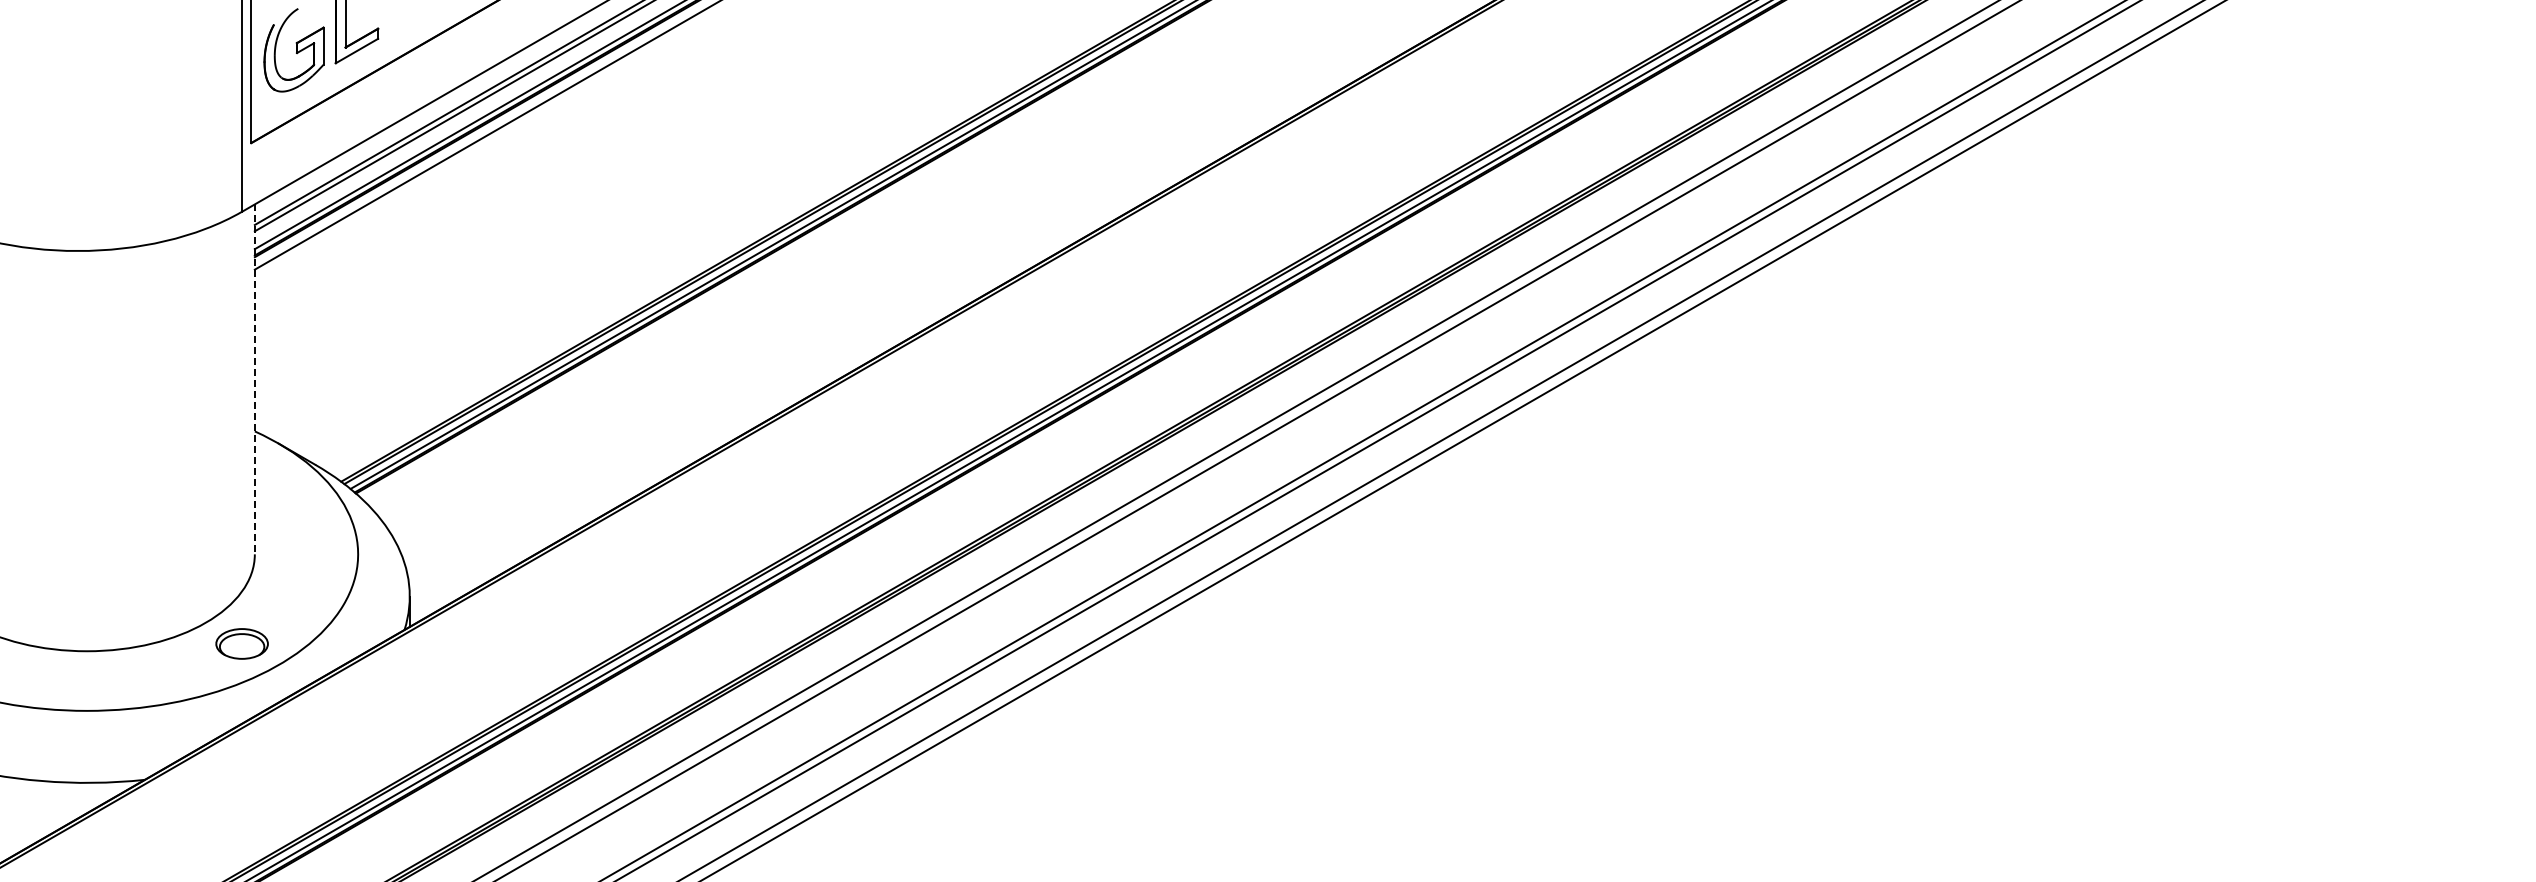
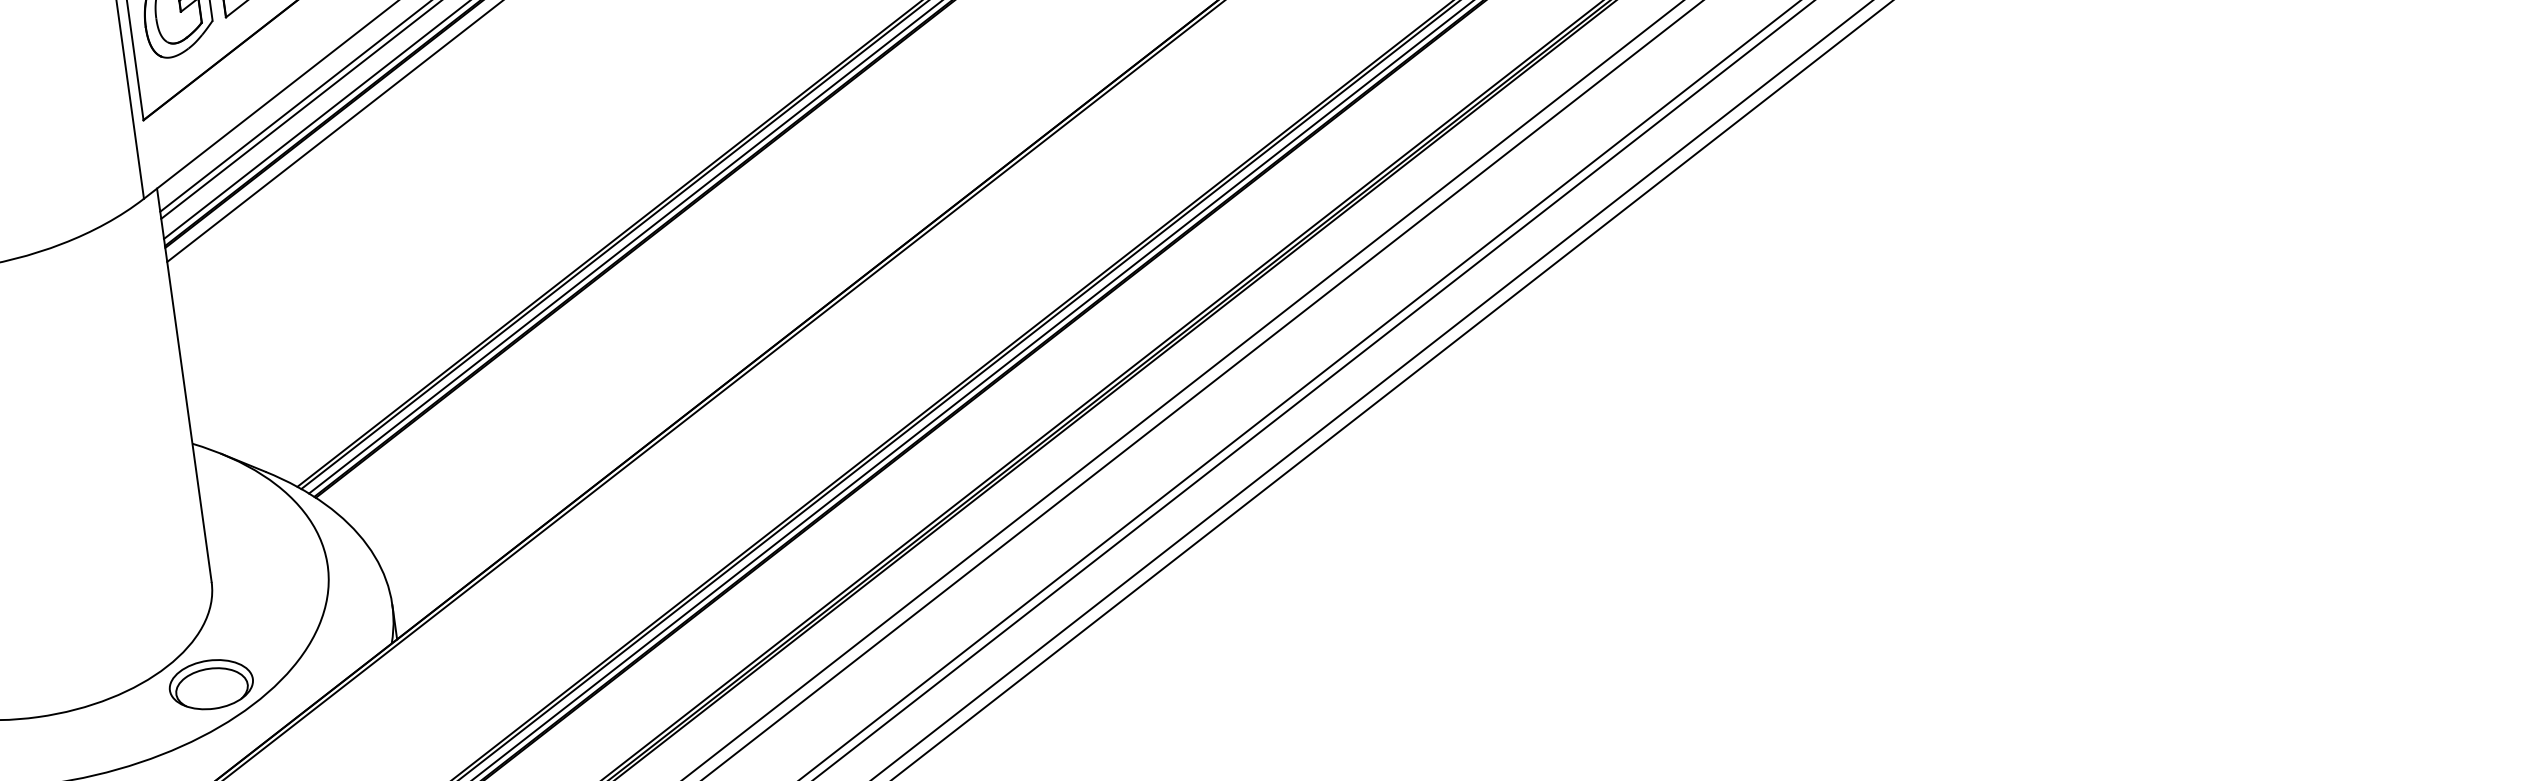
line: (254, 379) -> (183, 385), dashed -> solid
part: (241, 643) -> (210, 684), size x1.43

